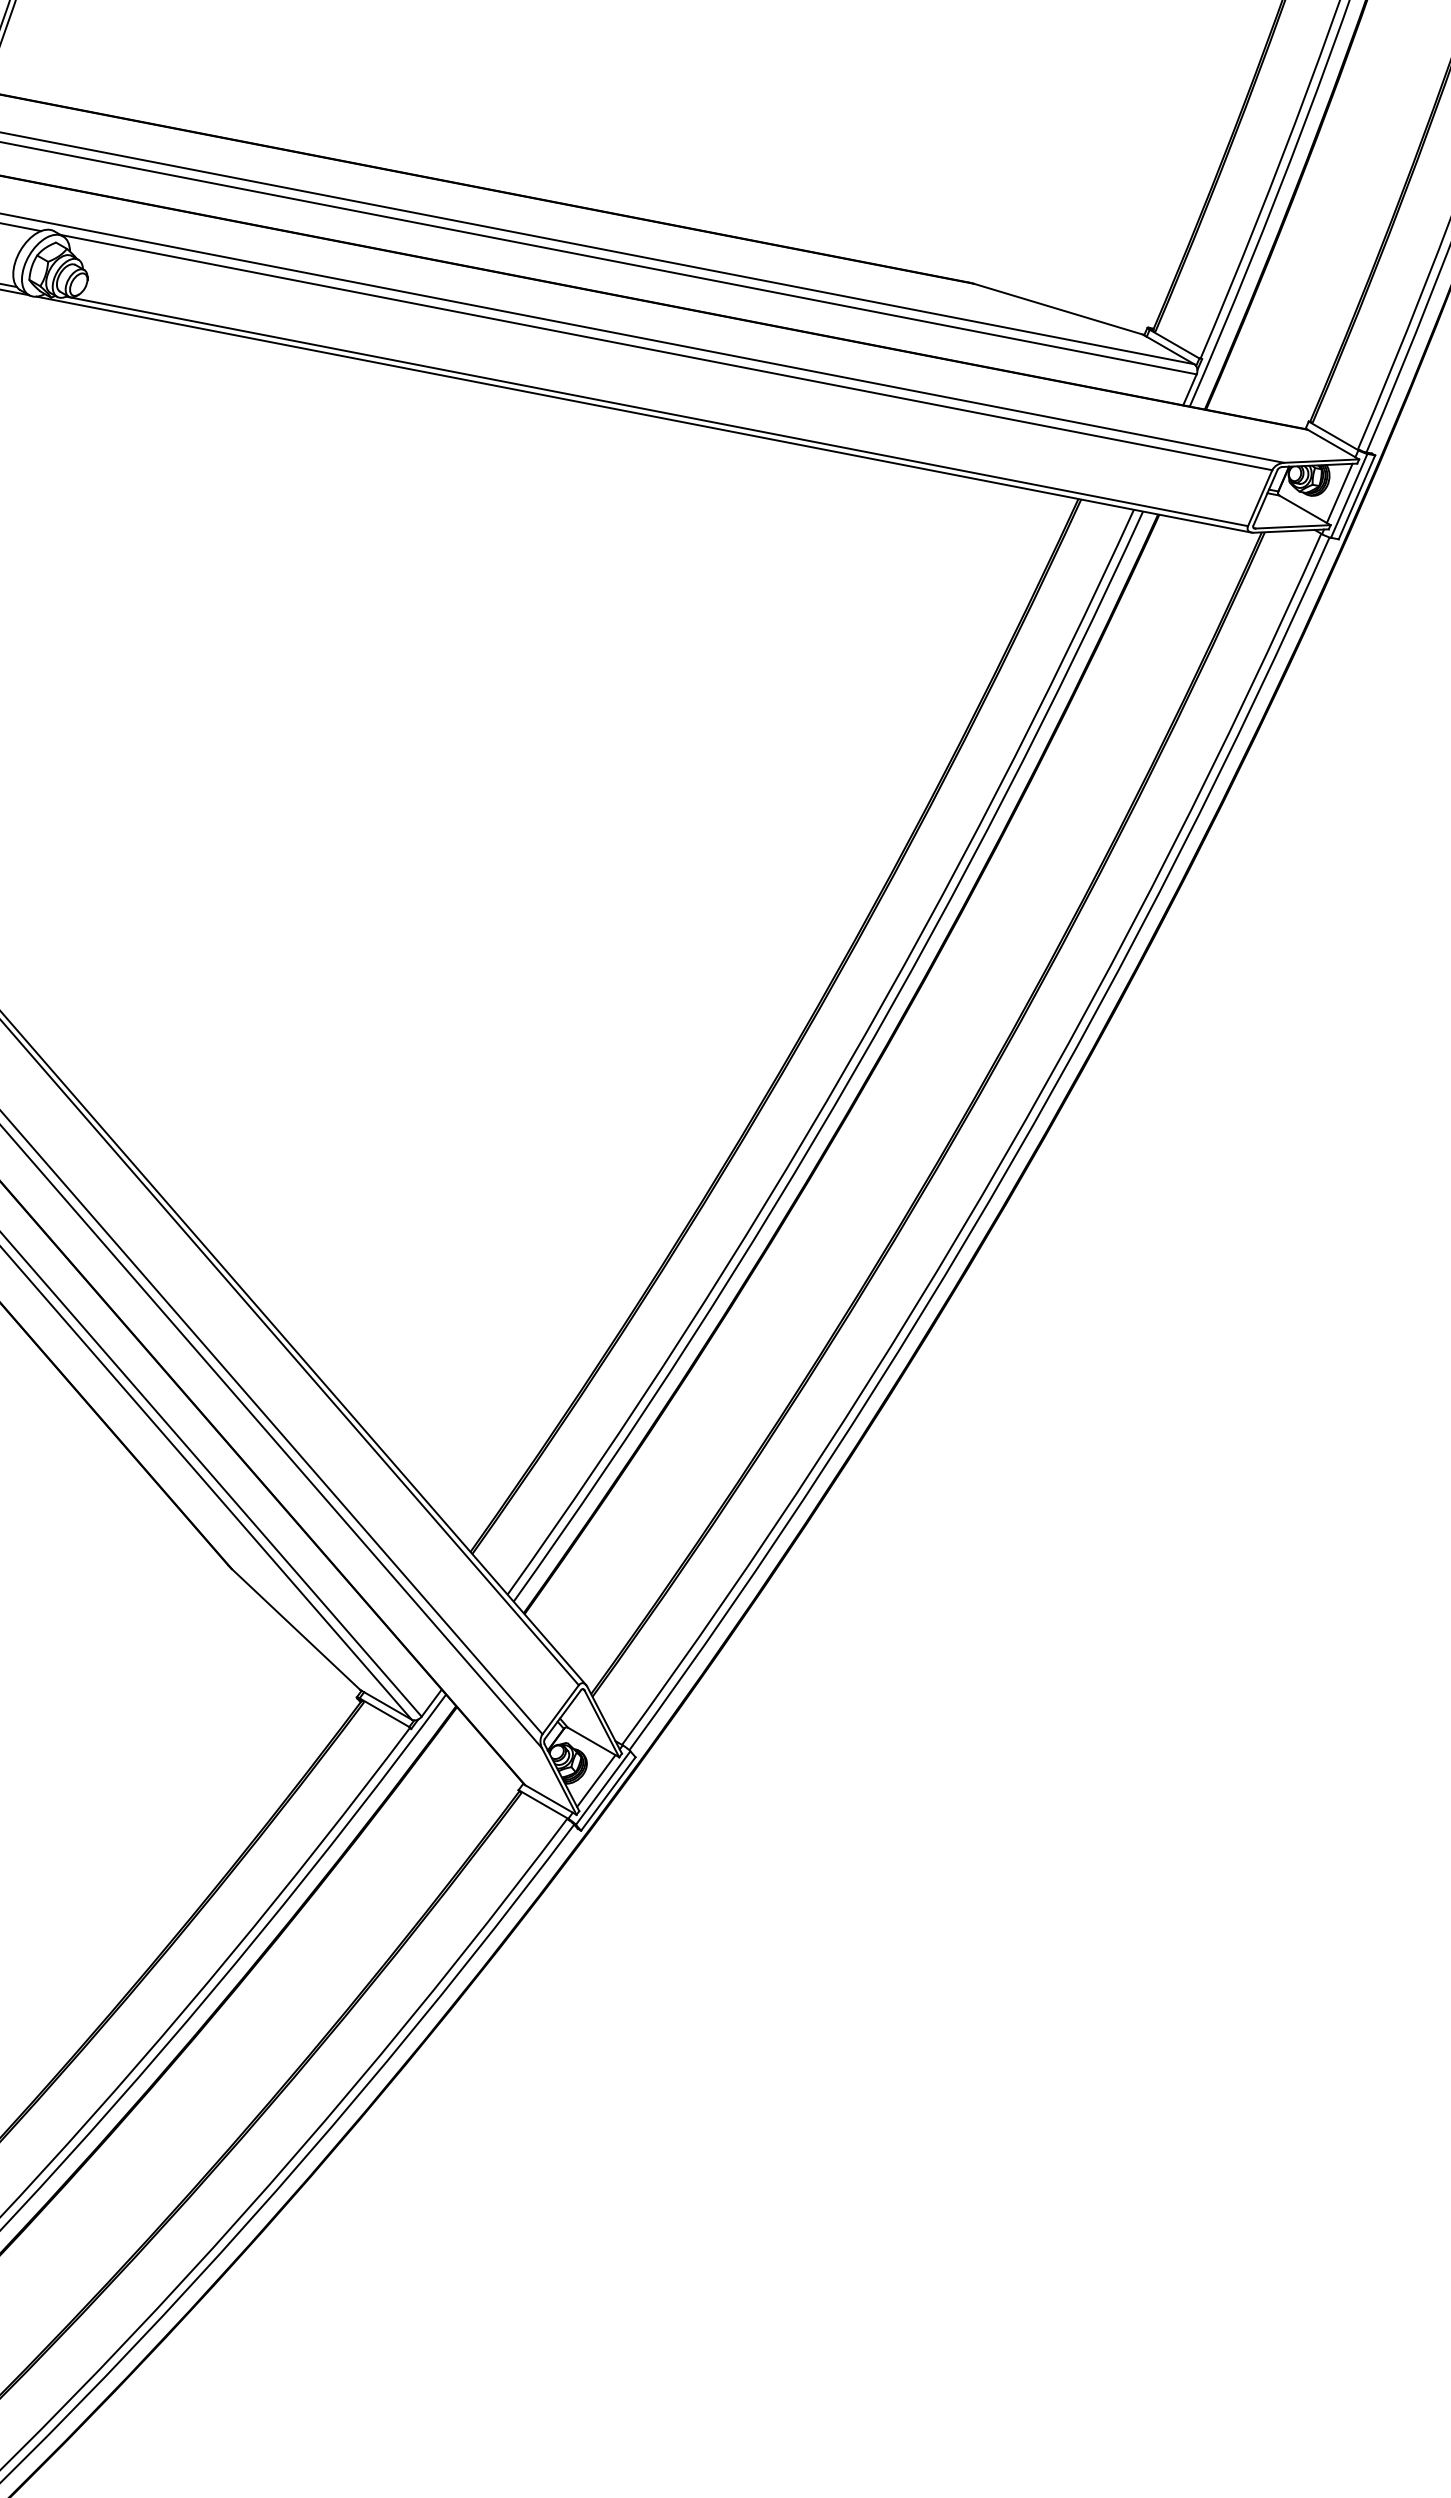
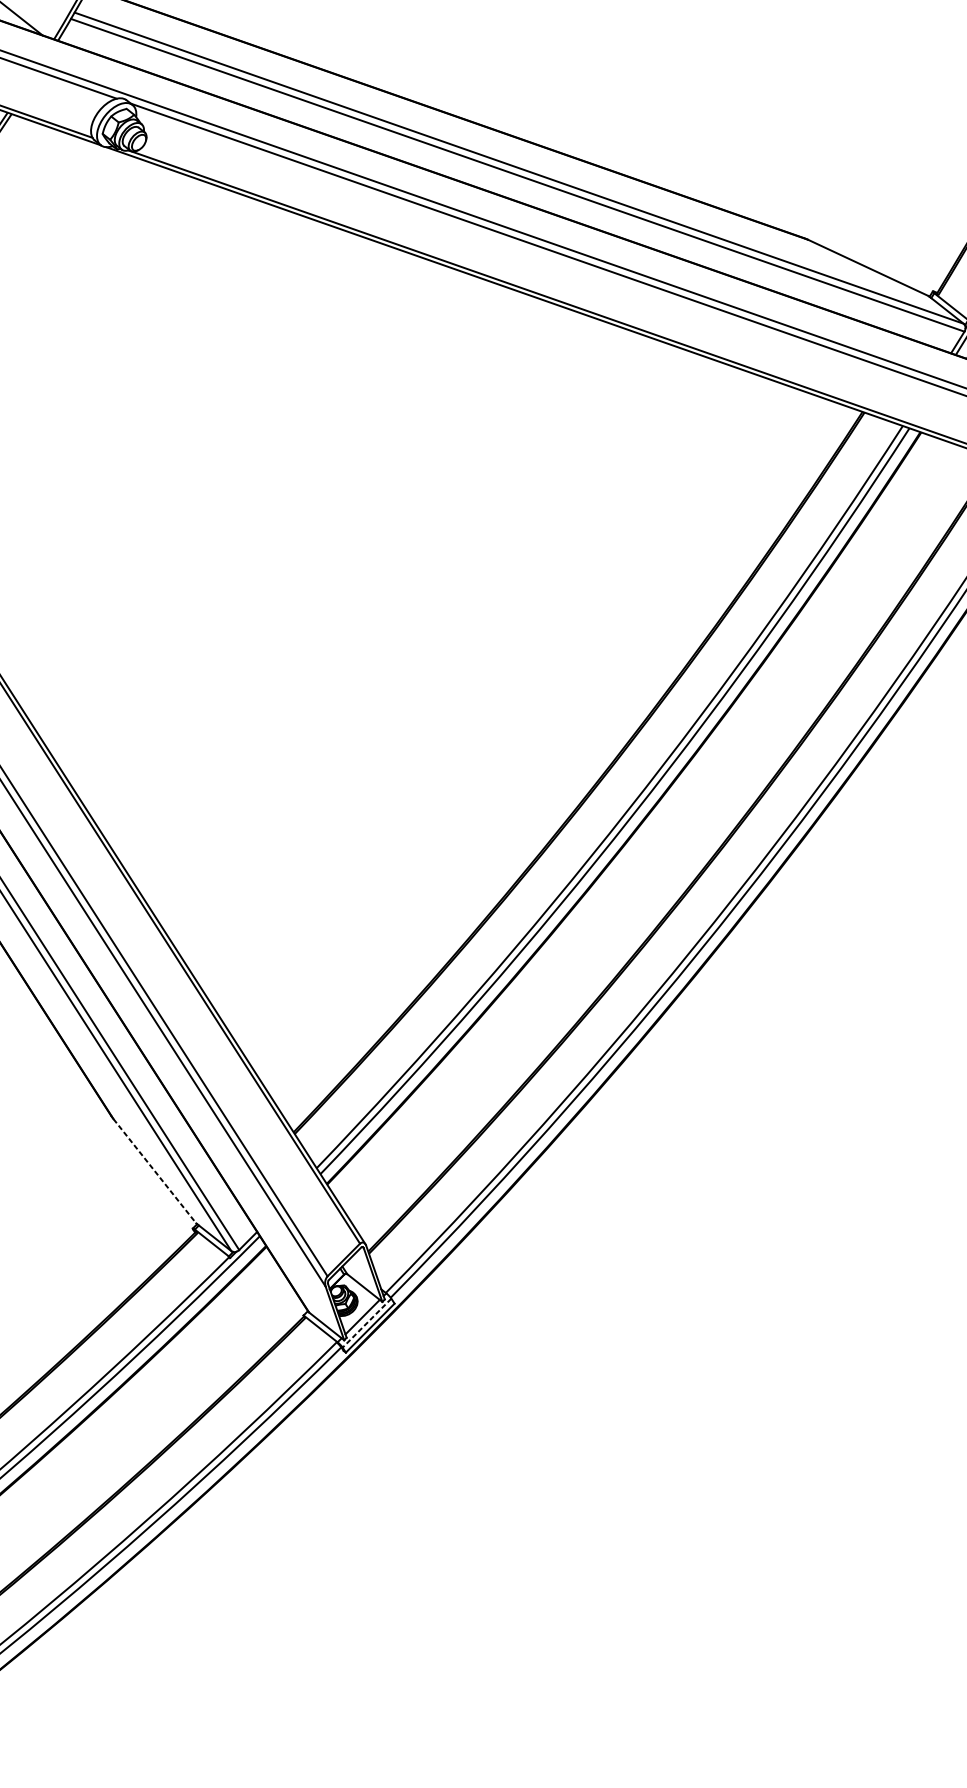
line: (296, 1629) -> (155, 1171), solid -> dashed
line: (603, 1788) -> (367, 1323), solid -> dashed

